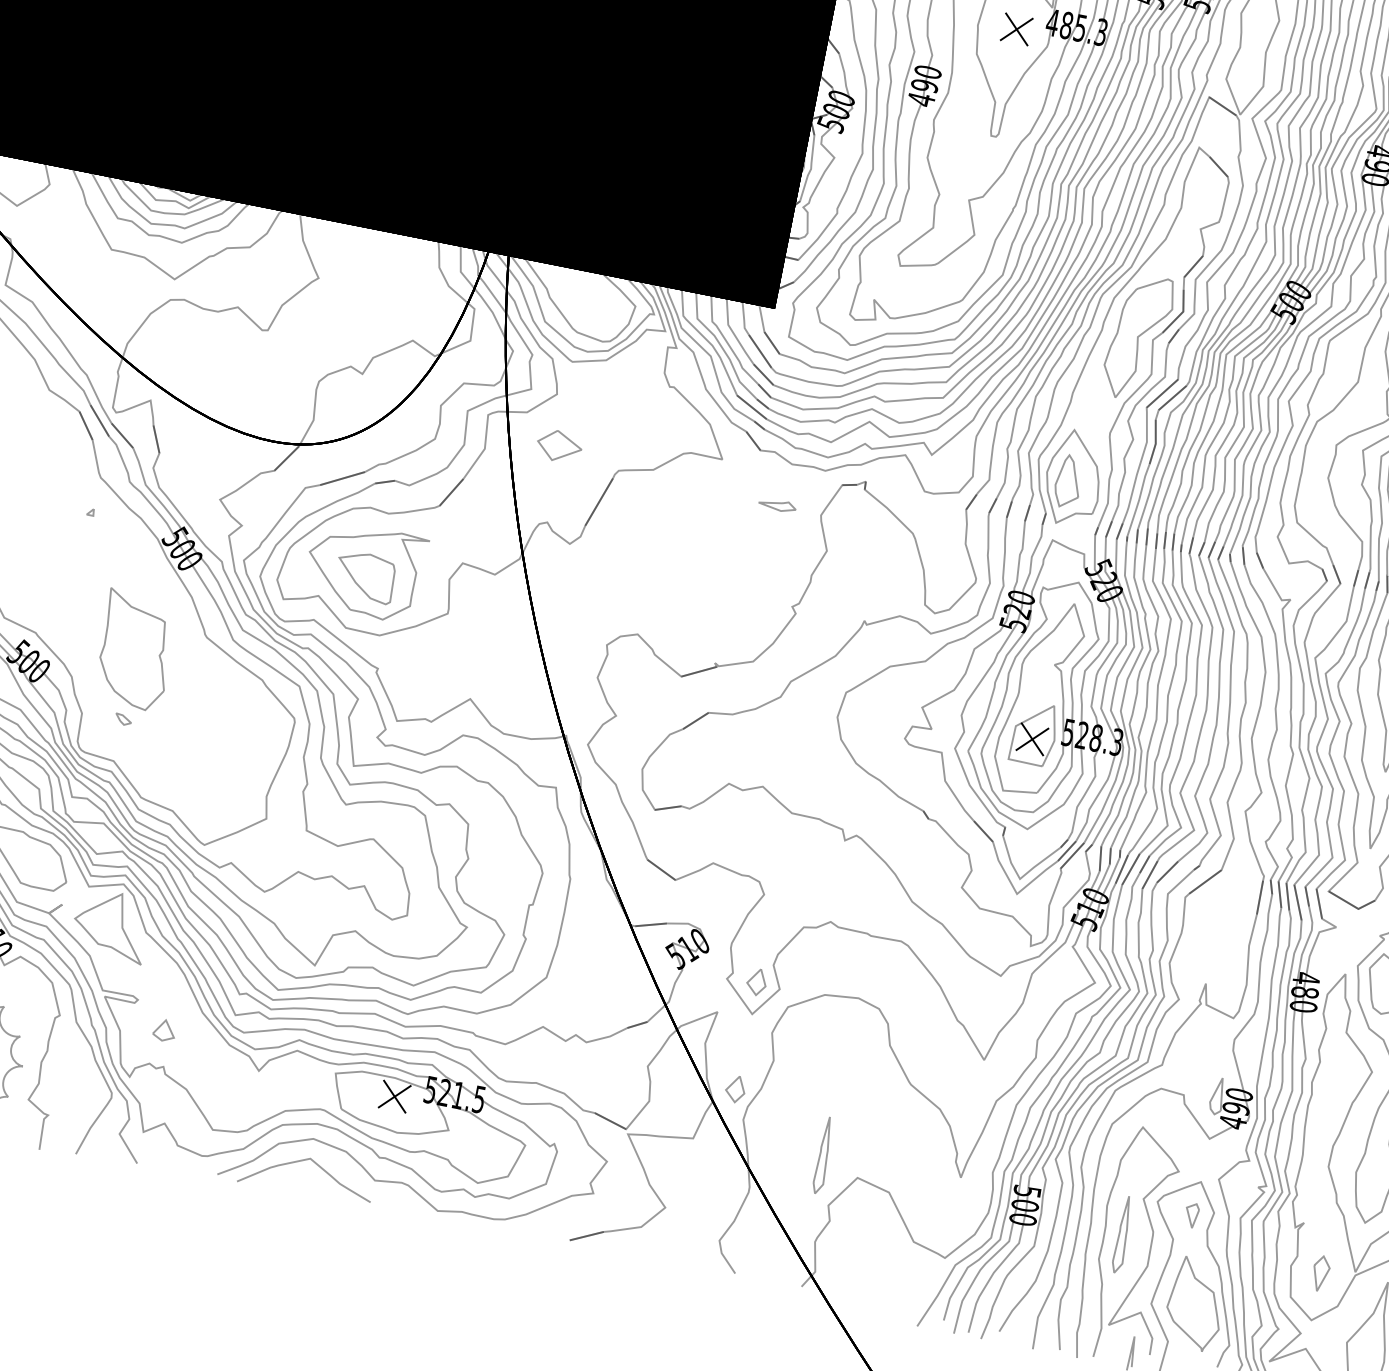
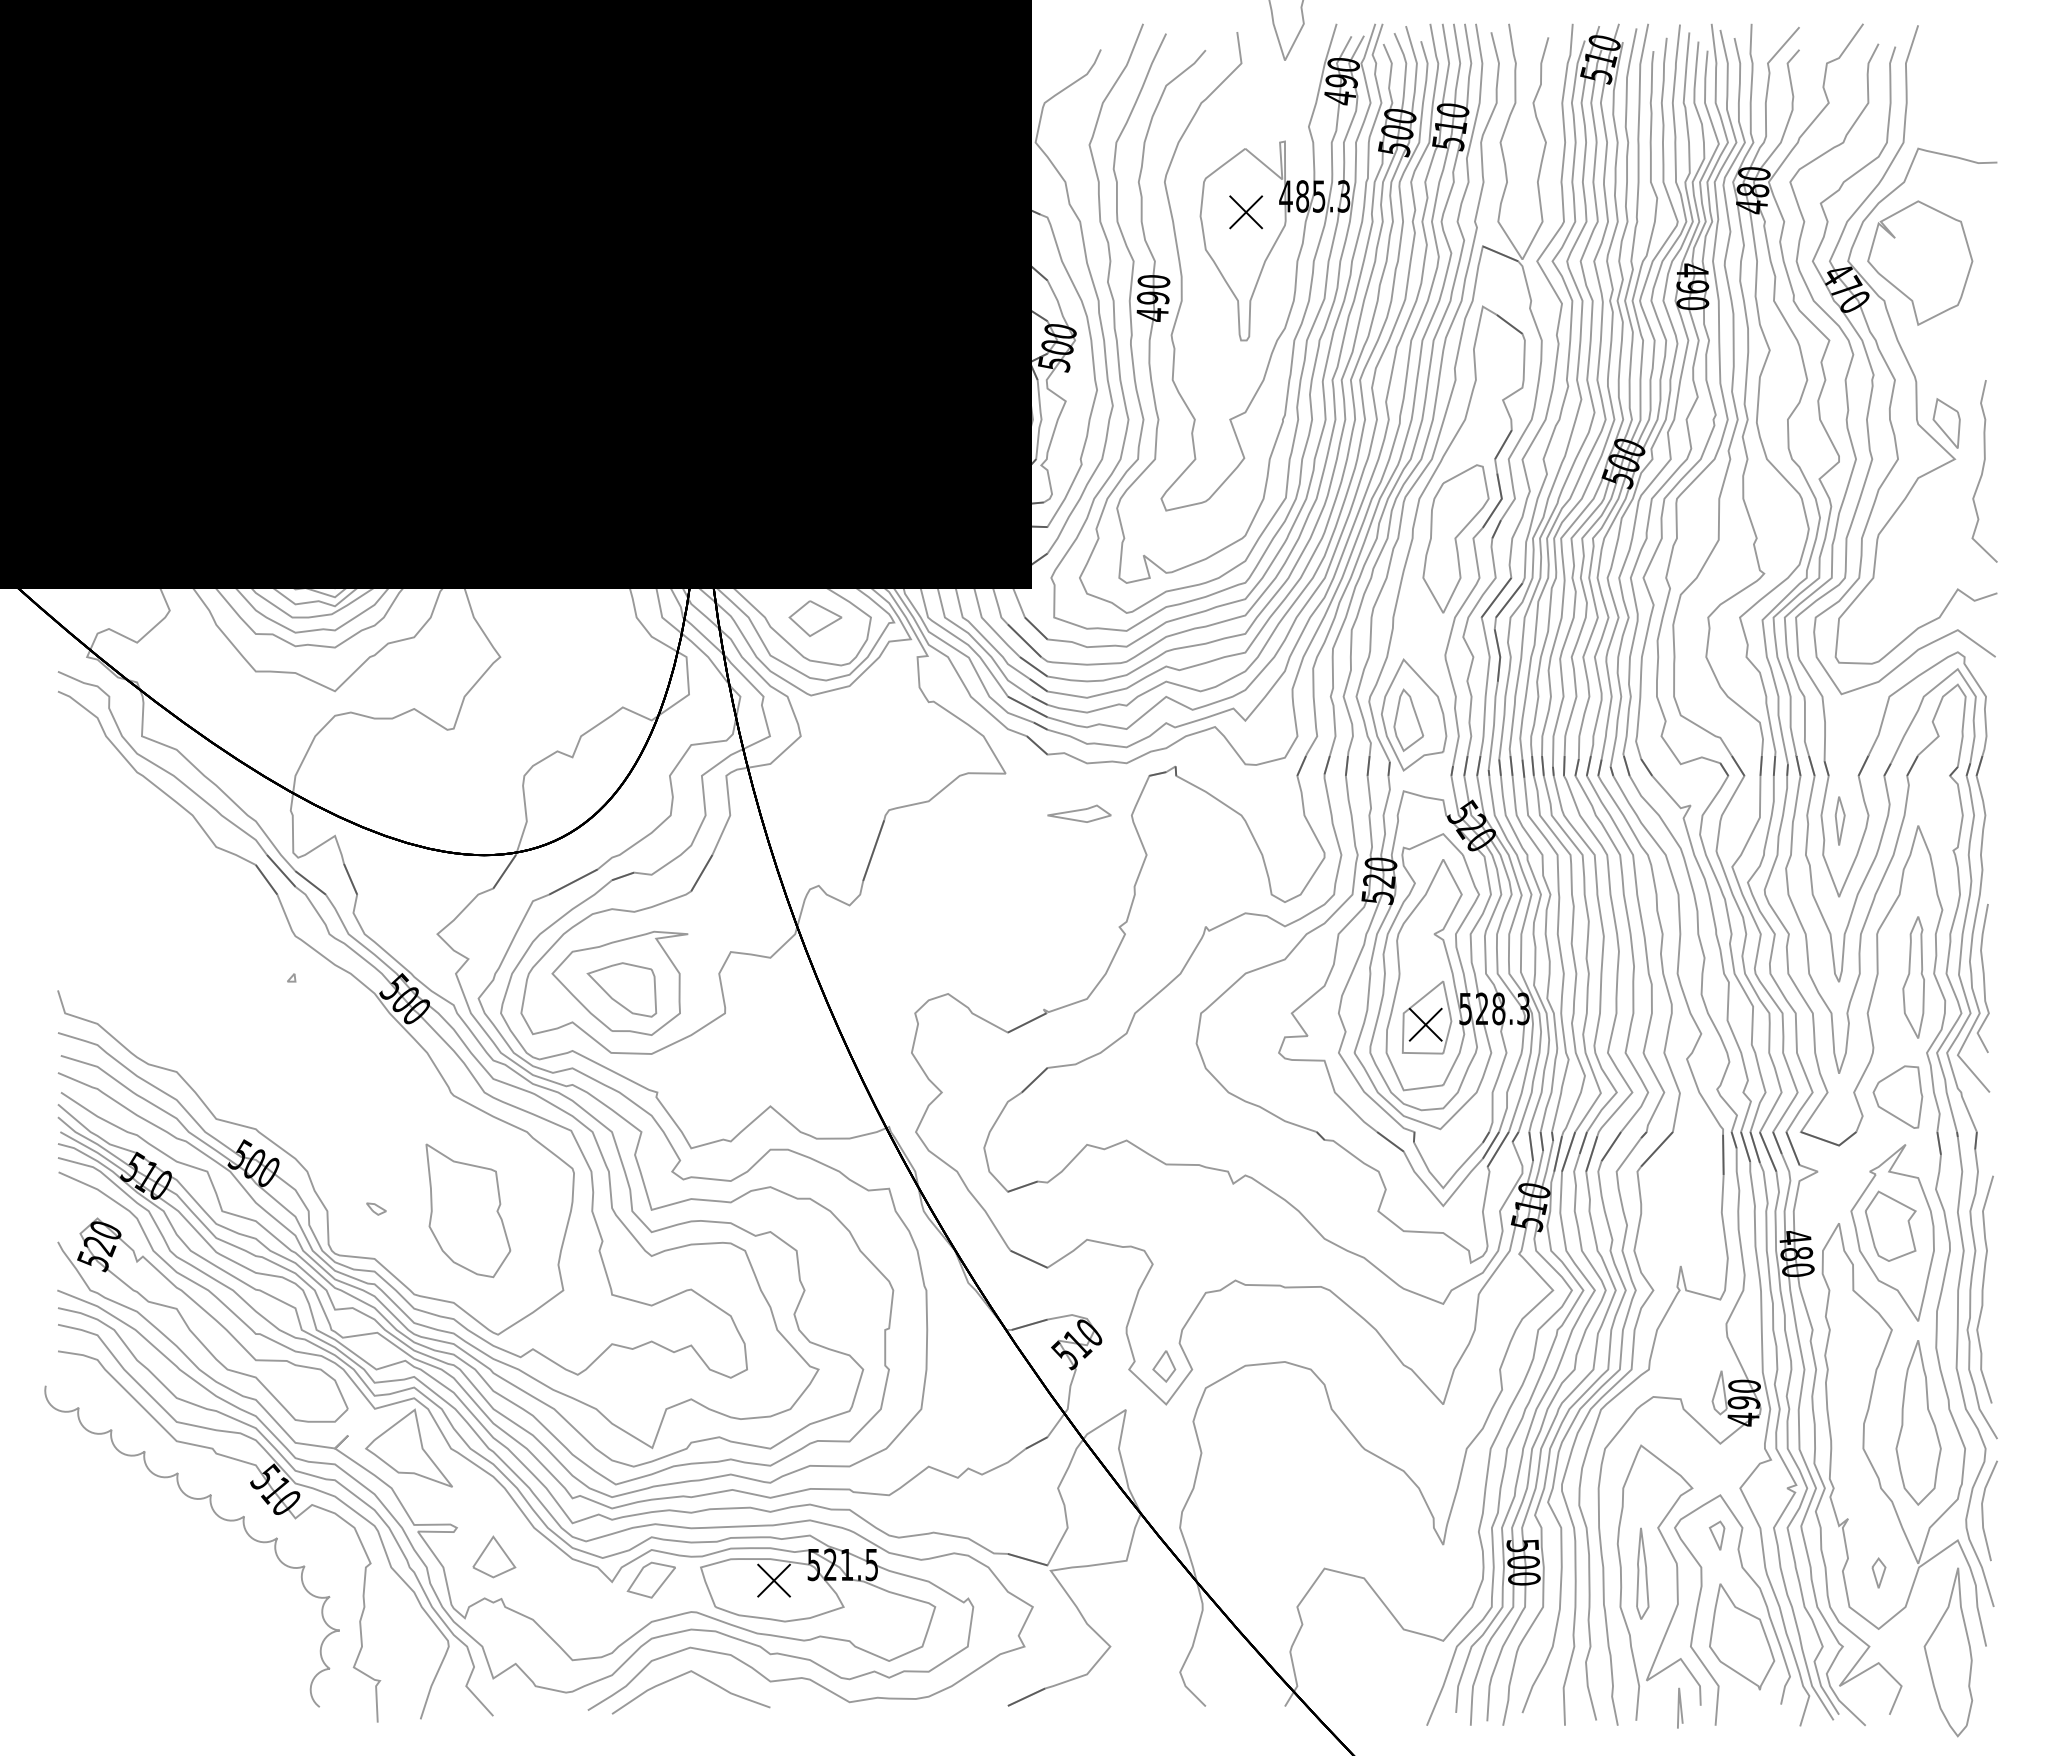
part: (558, 446) -> (814, 618), moved
part: (777, 505) -> (1079, 813), size x1.43
part: (134, 650) -> (467, 1210), moved
part: (164, 1030) -> (494, 1556), size x1.67
part: (292, 1076) -> (651, 1580), added
part: (735, 1089) -> (1163, 1494), removed
part: (823, 1155) -> (1280, 1550), removed
part: (1321, 1273) -> (1879, 1572), size x0.71

